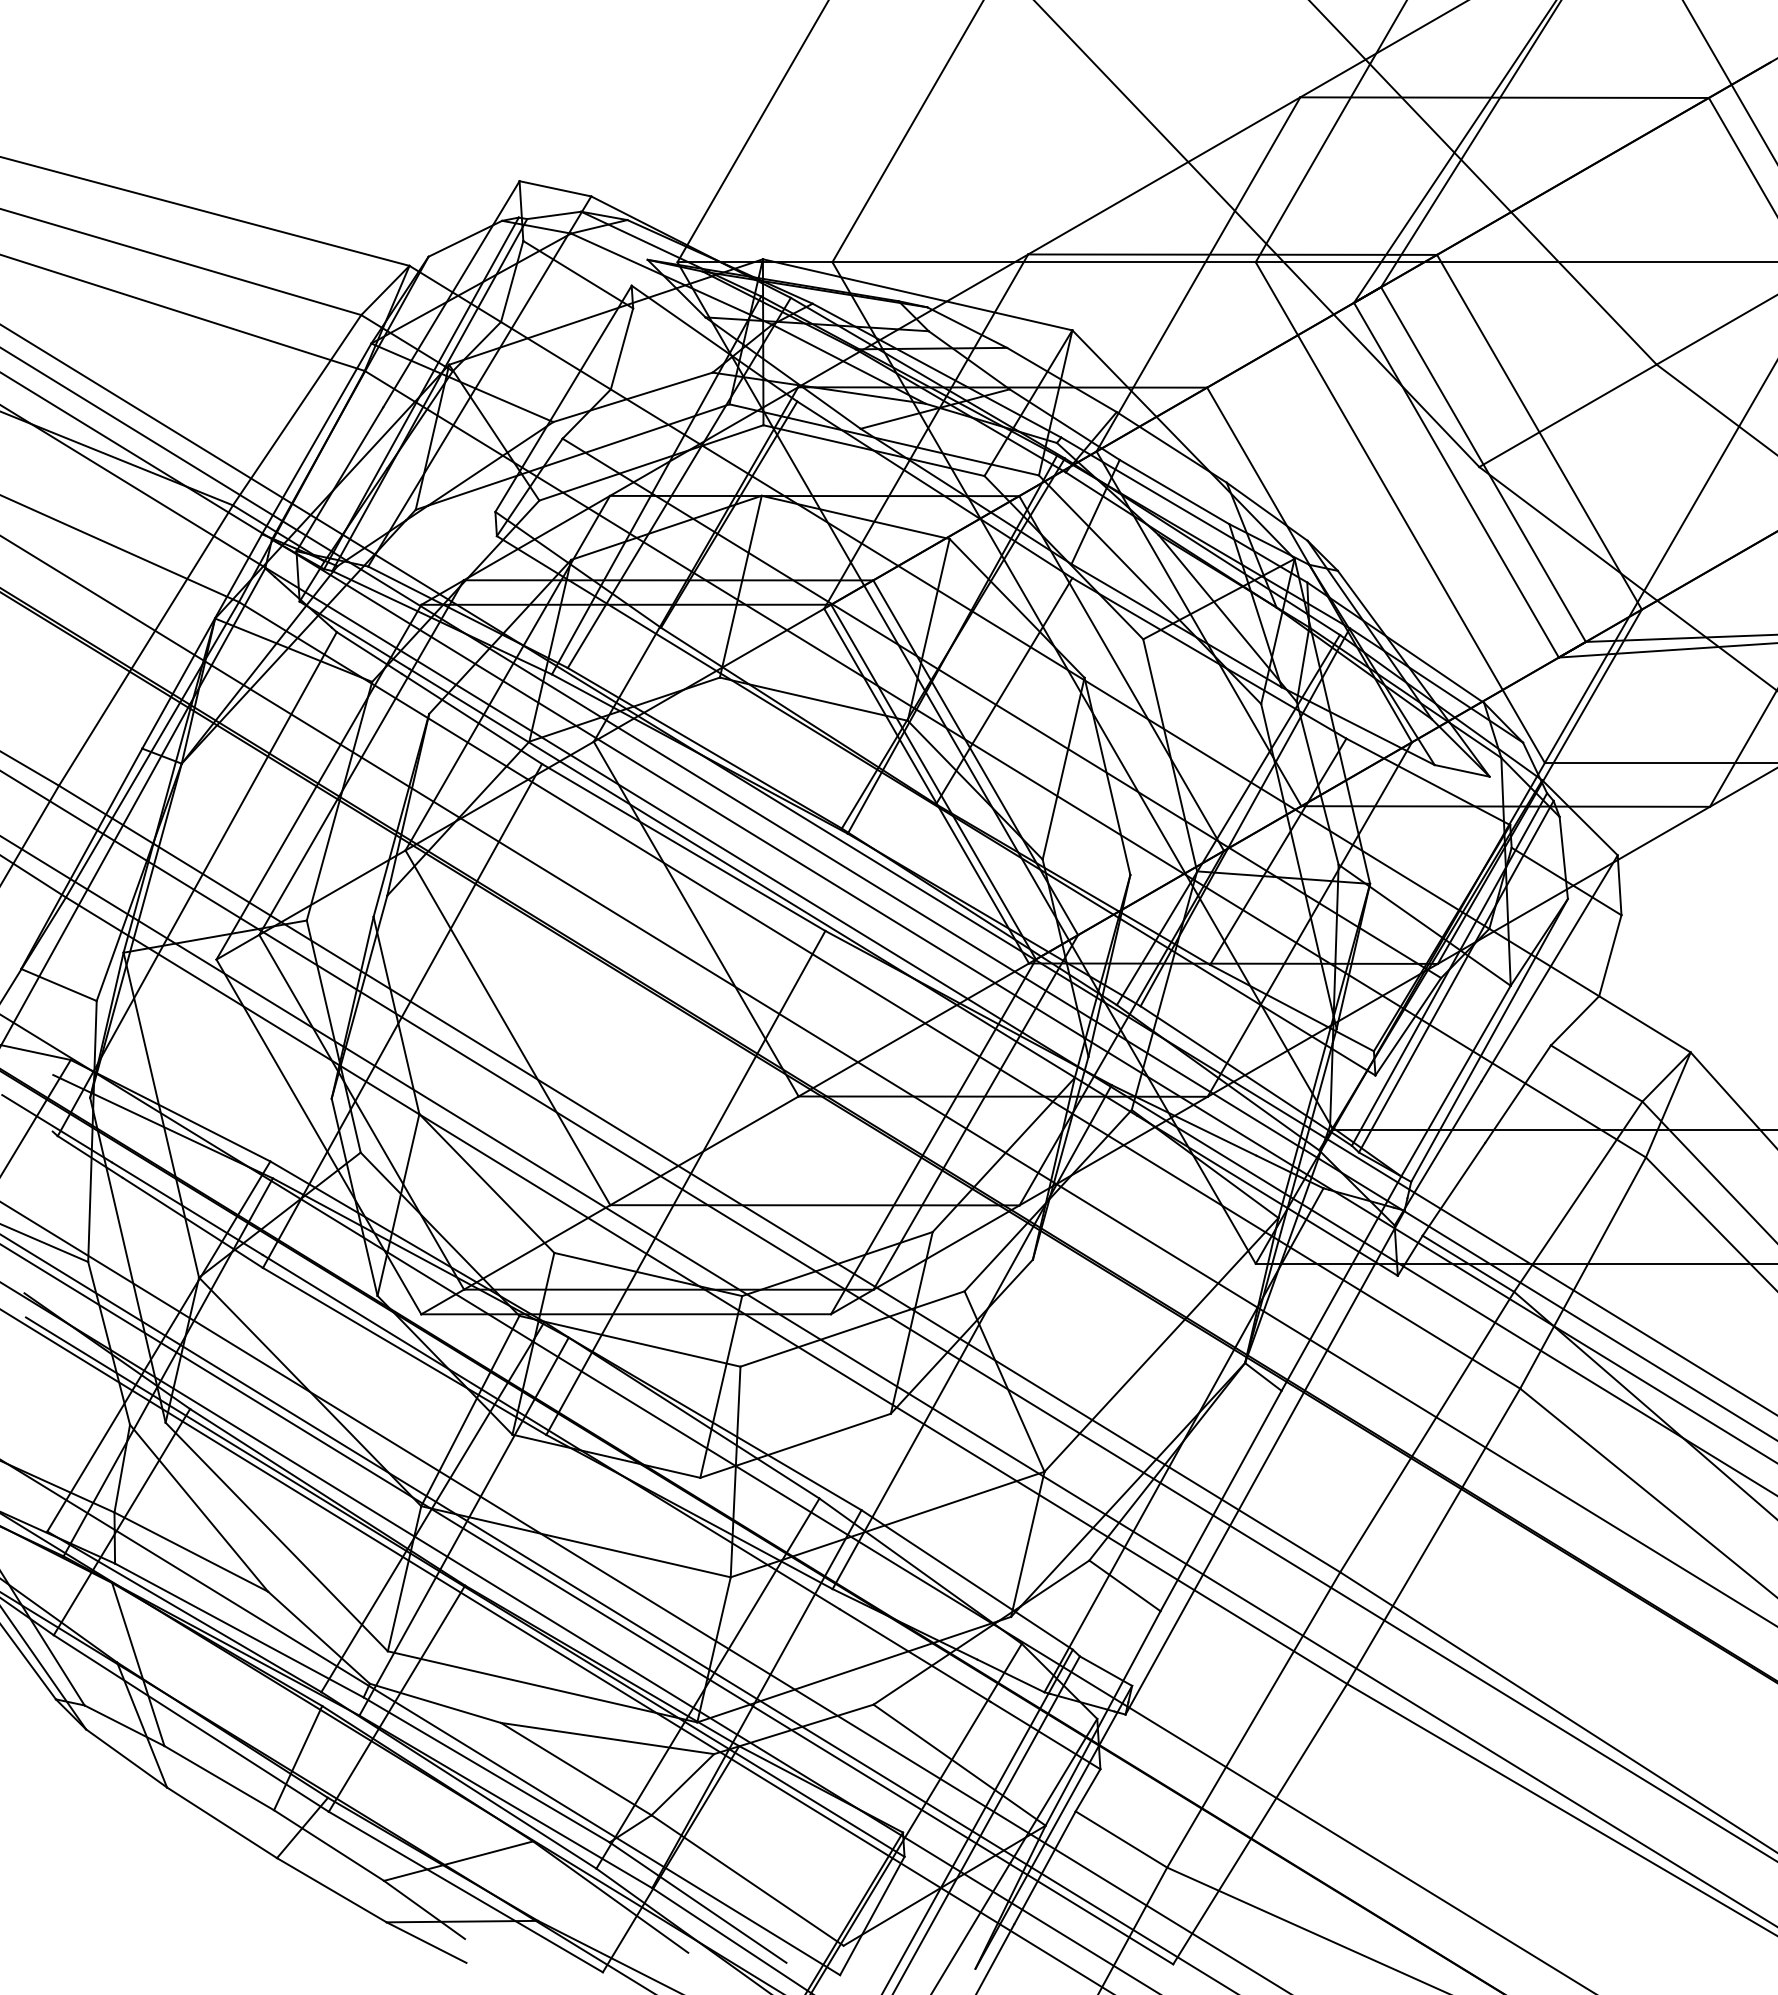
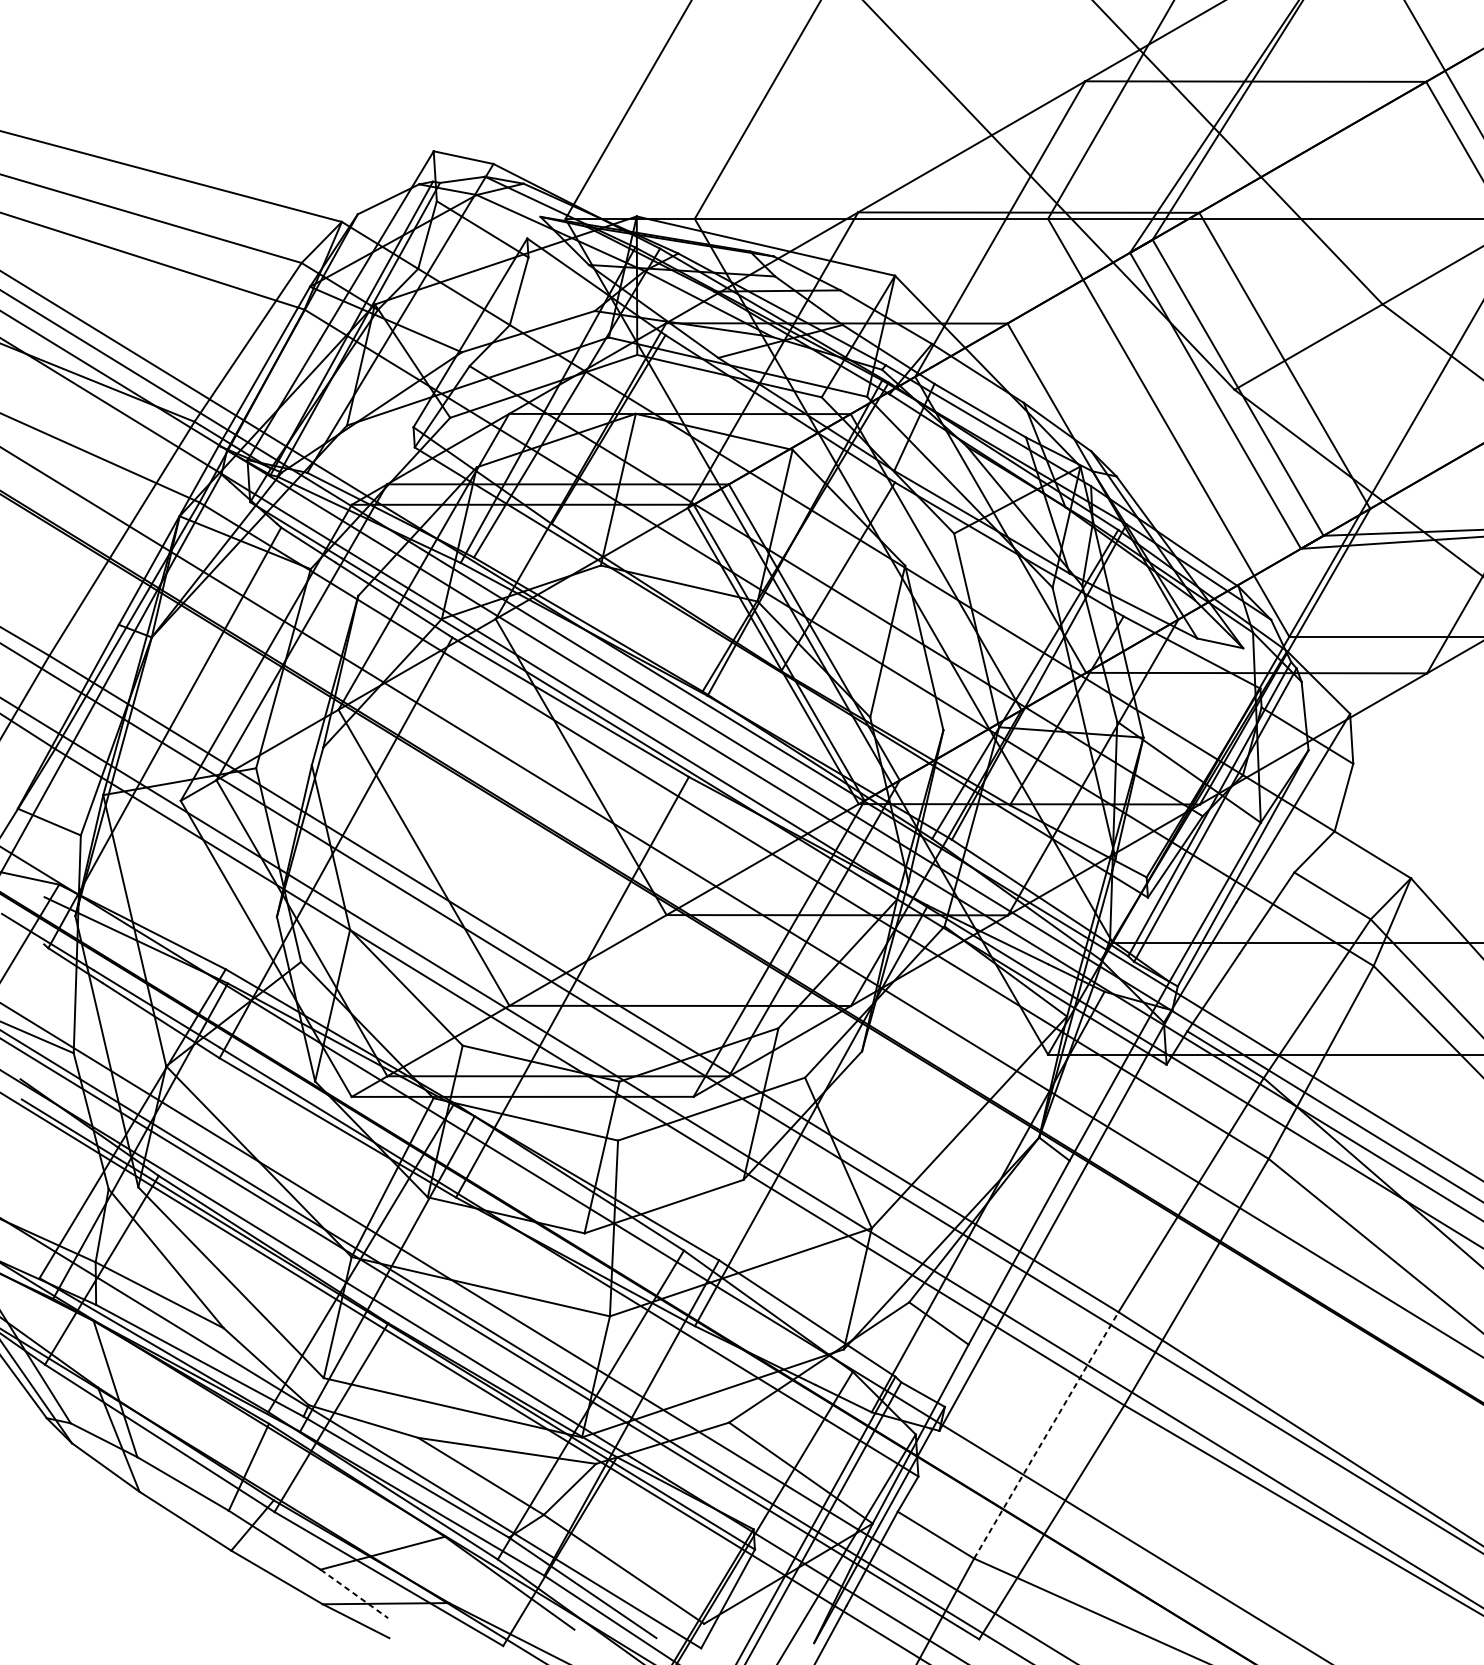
line: (1253, 1719) -> (1046, 1435), solid -> dashed
line: (424, 1909) -> (354, 1593), solid -> dashed

